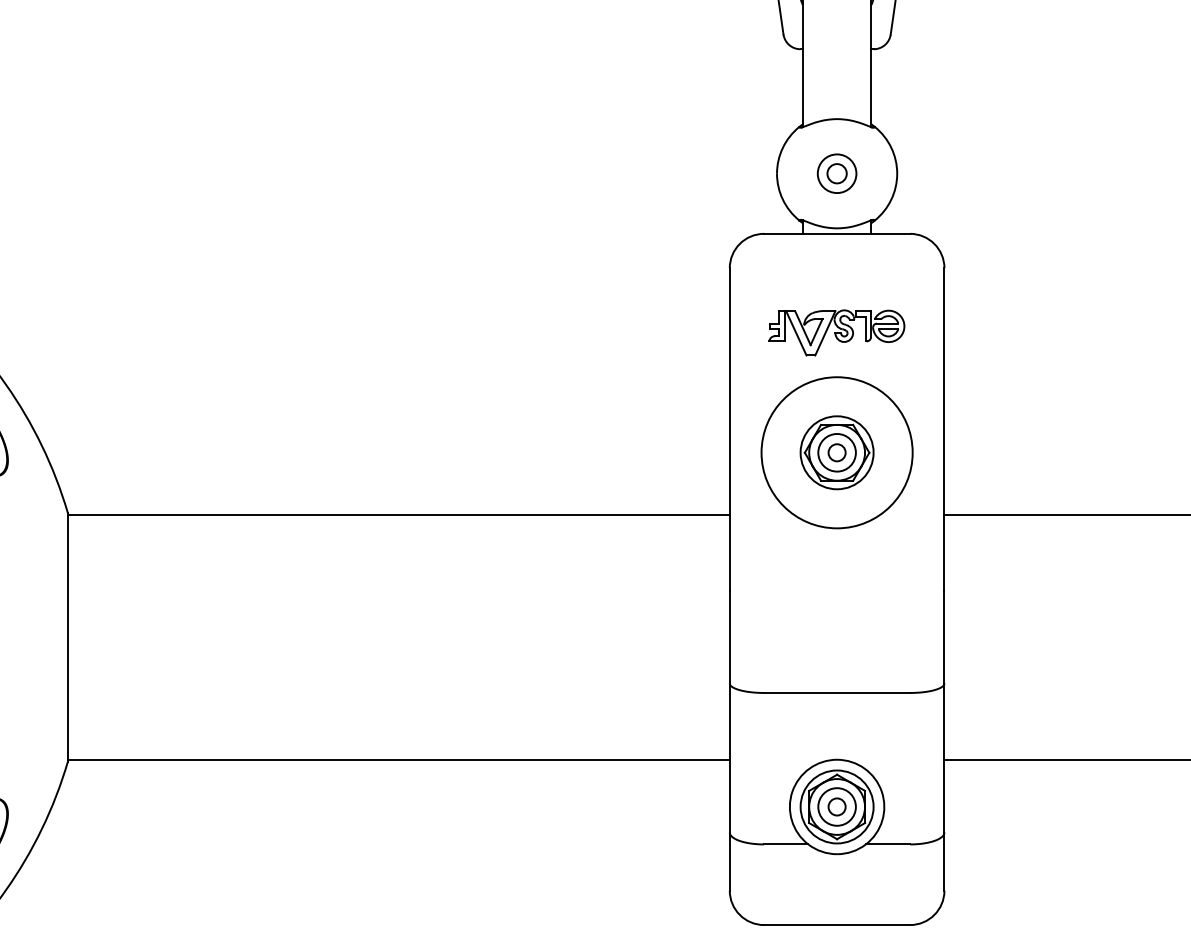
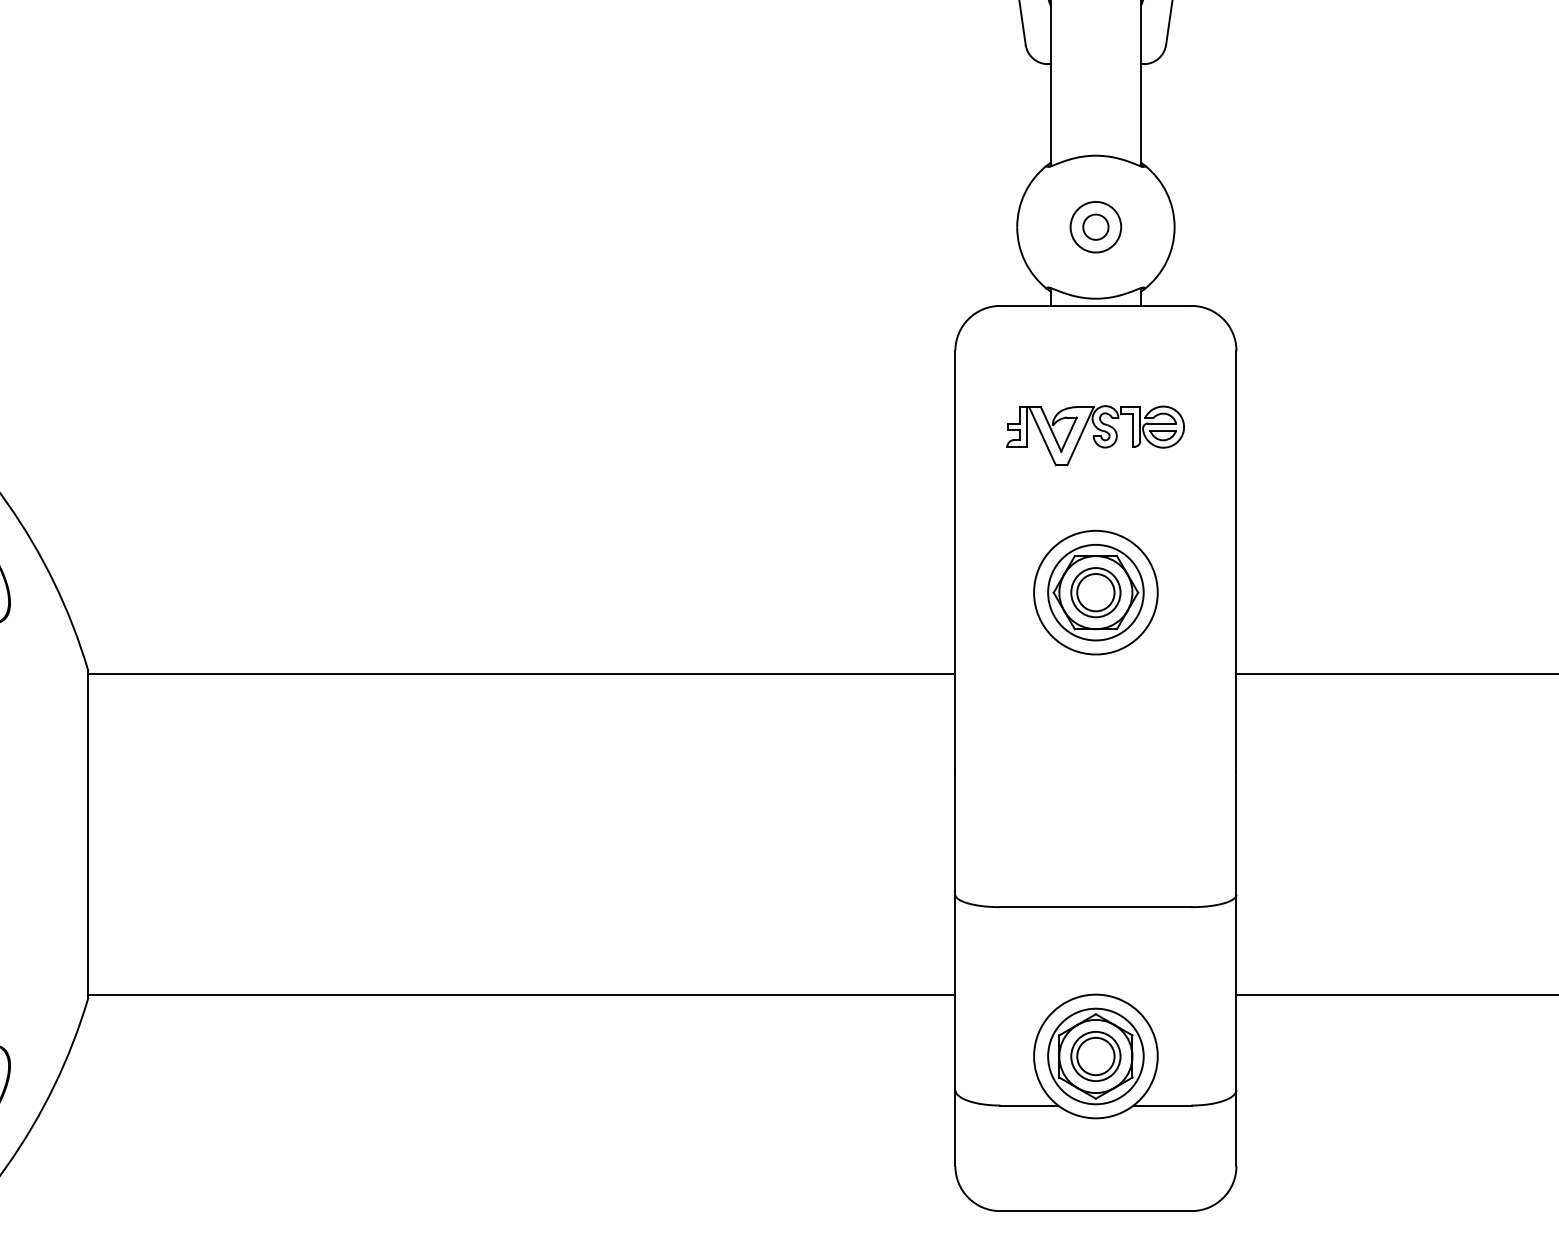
circle: (836, 452) -> (1095, 592), size x0.62
circle: (836, 452) -> (1095, 592), size x1.67
circle: (836, 806) -> (1095, 1056), size x1.67

